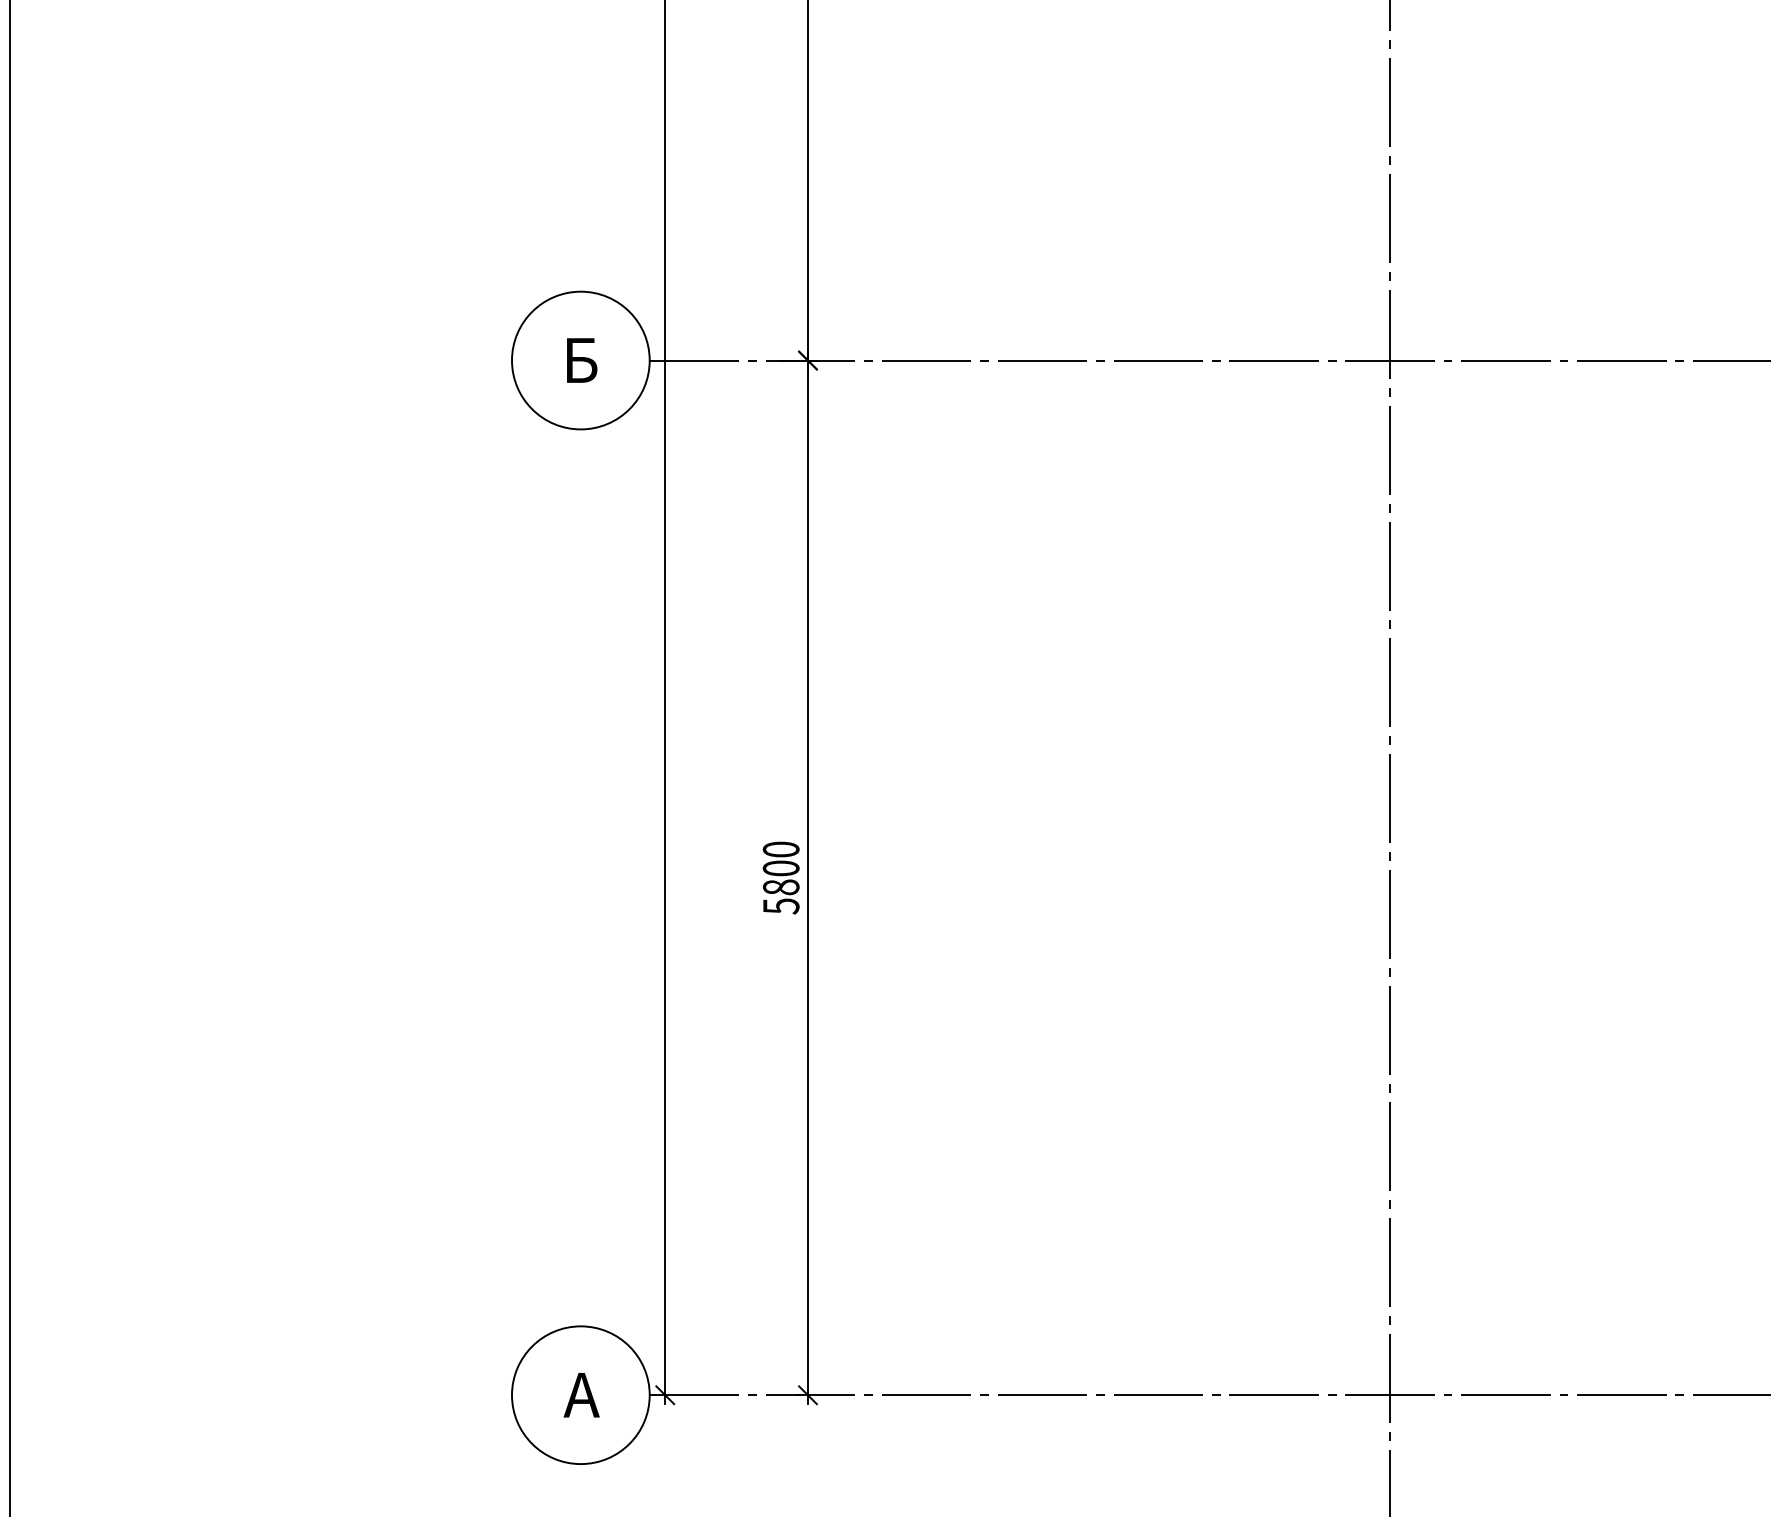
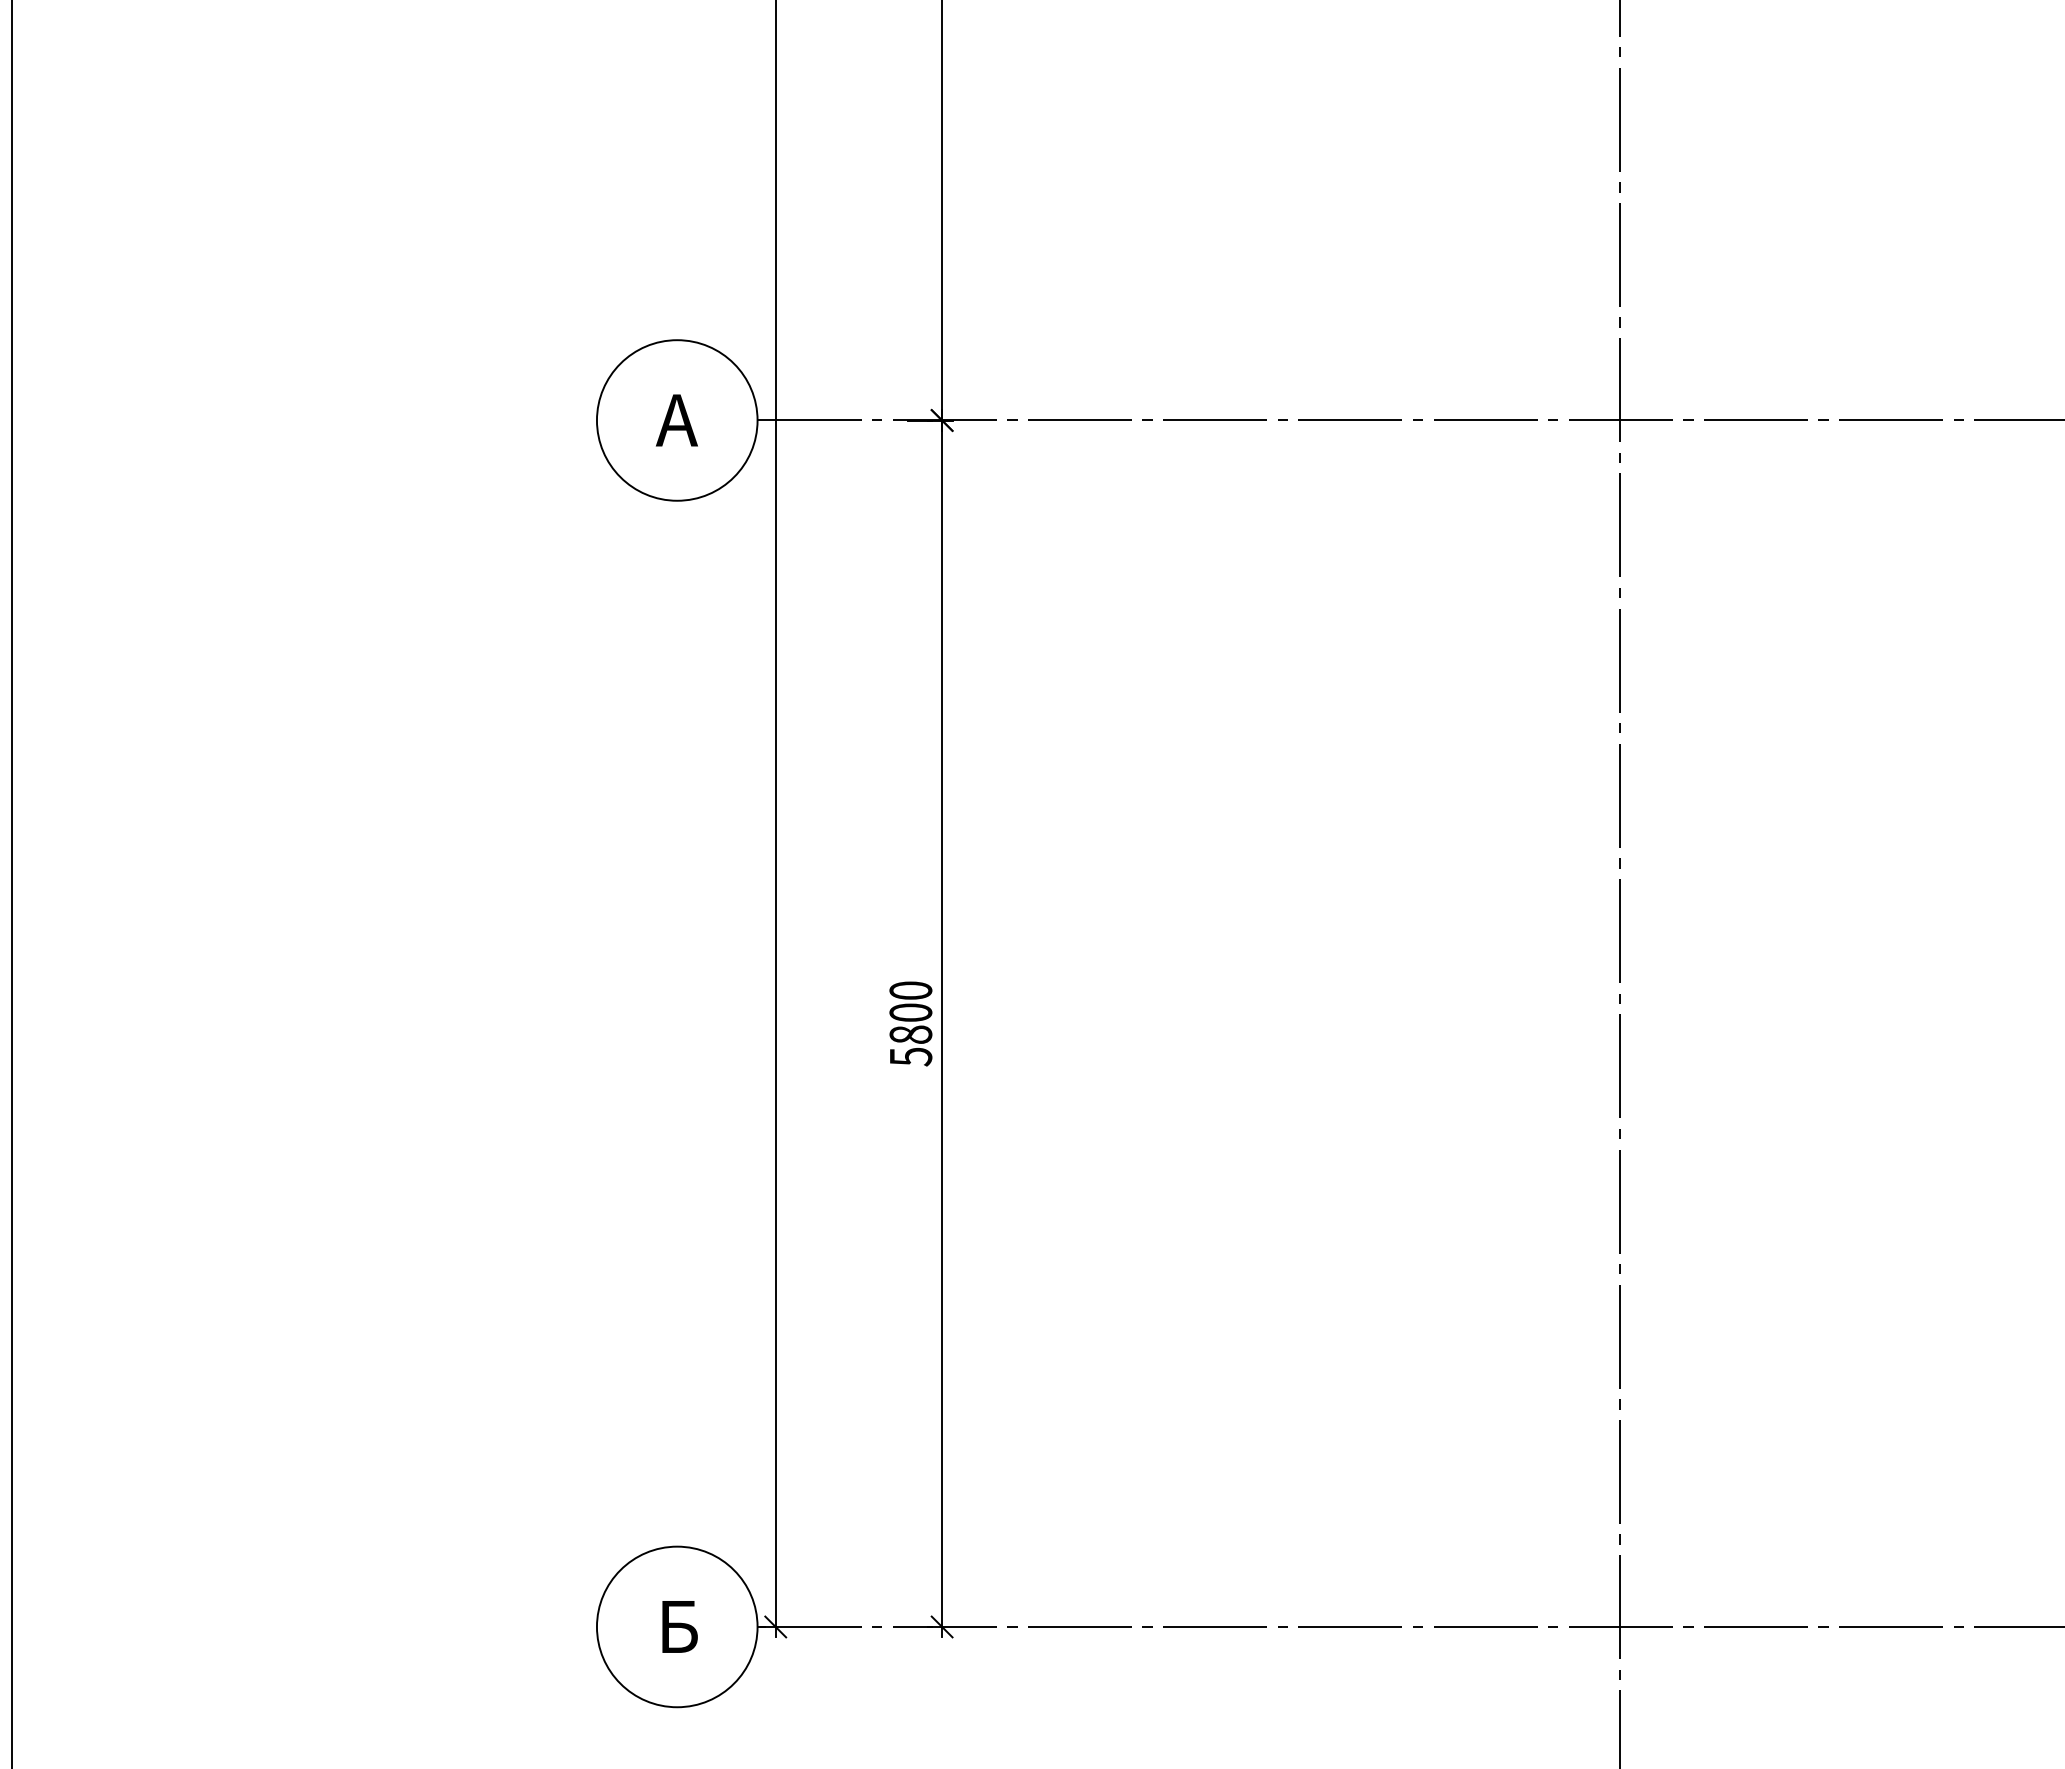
text: (580, 360) -> (676, 420), Б -> А
text: (581, 1394) -> (678, 1626), А -> Б

